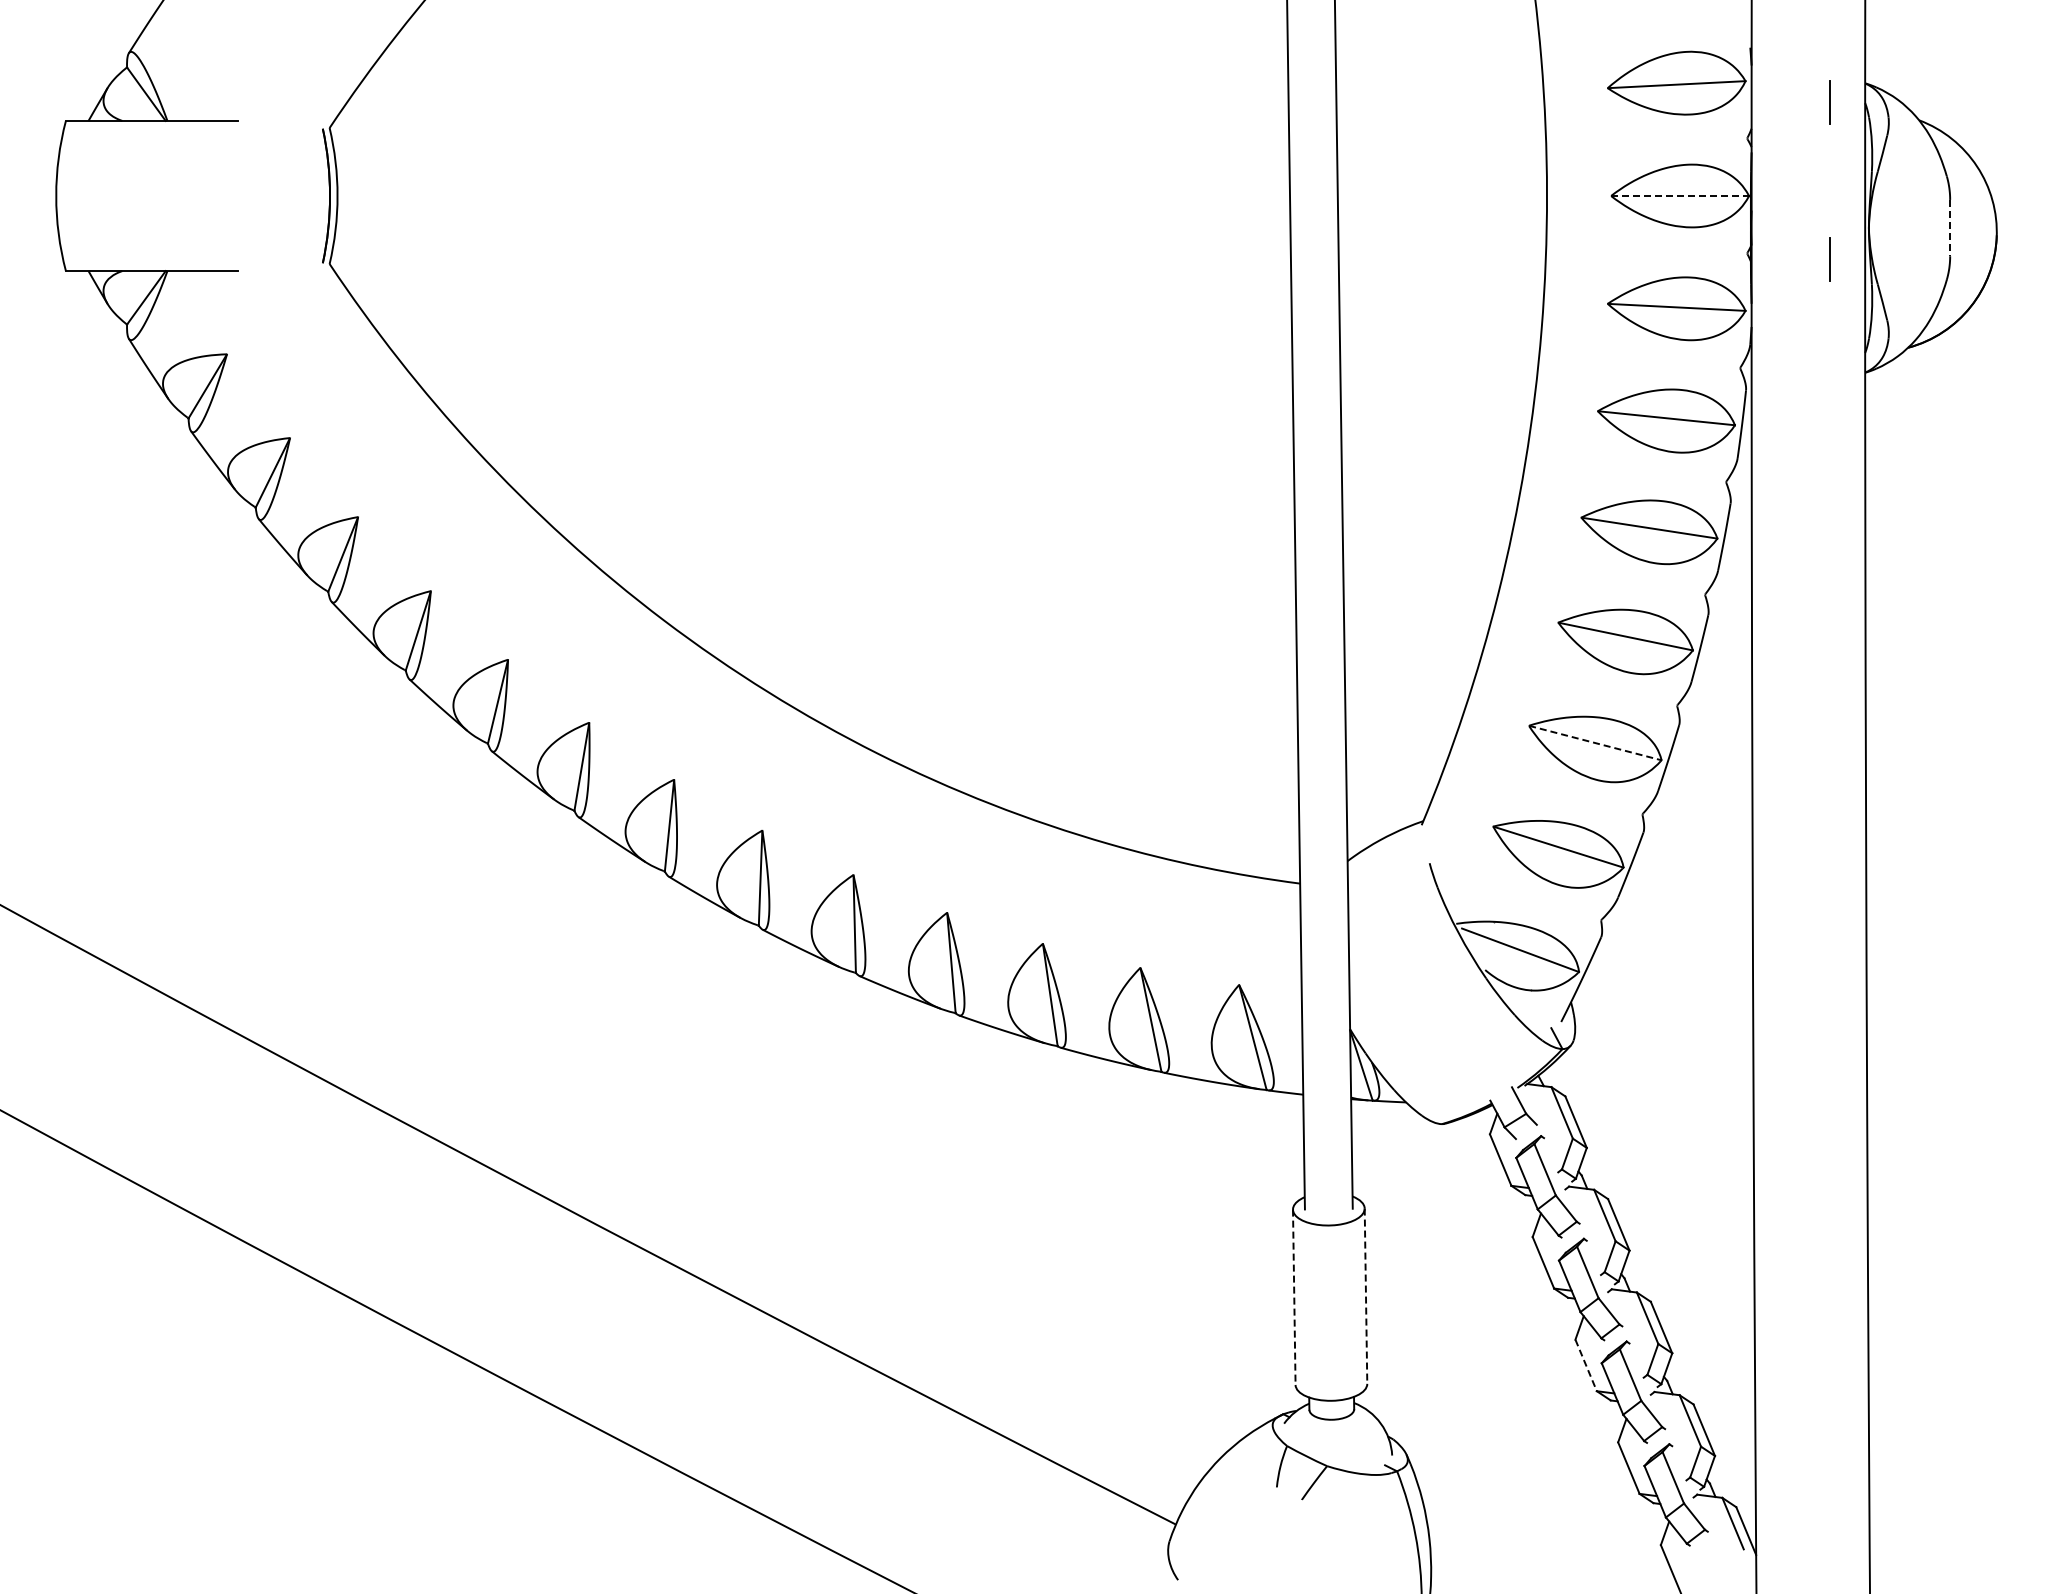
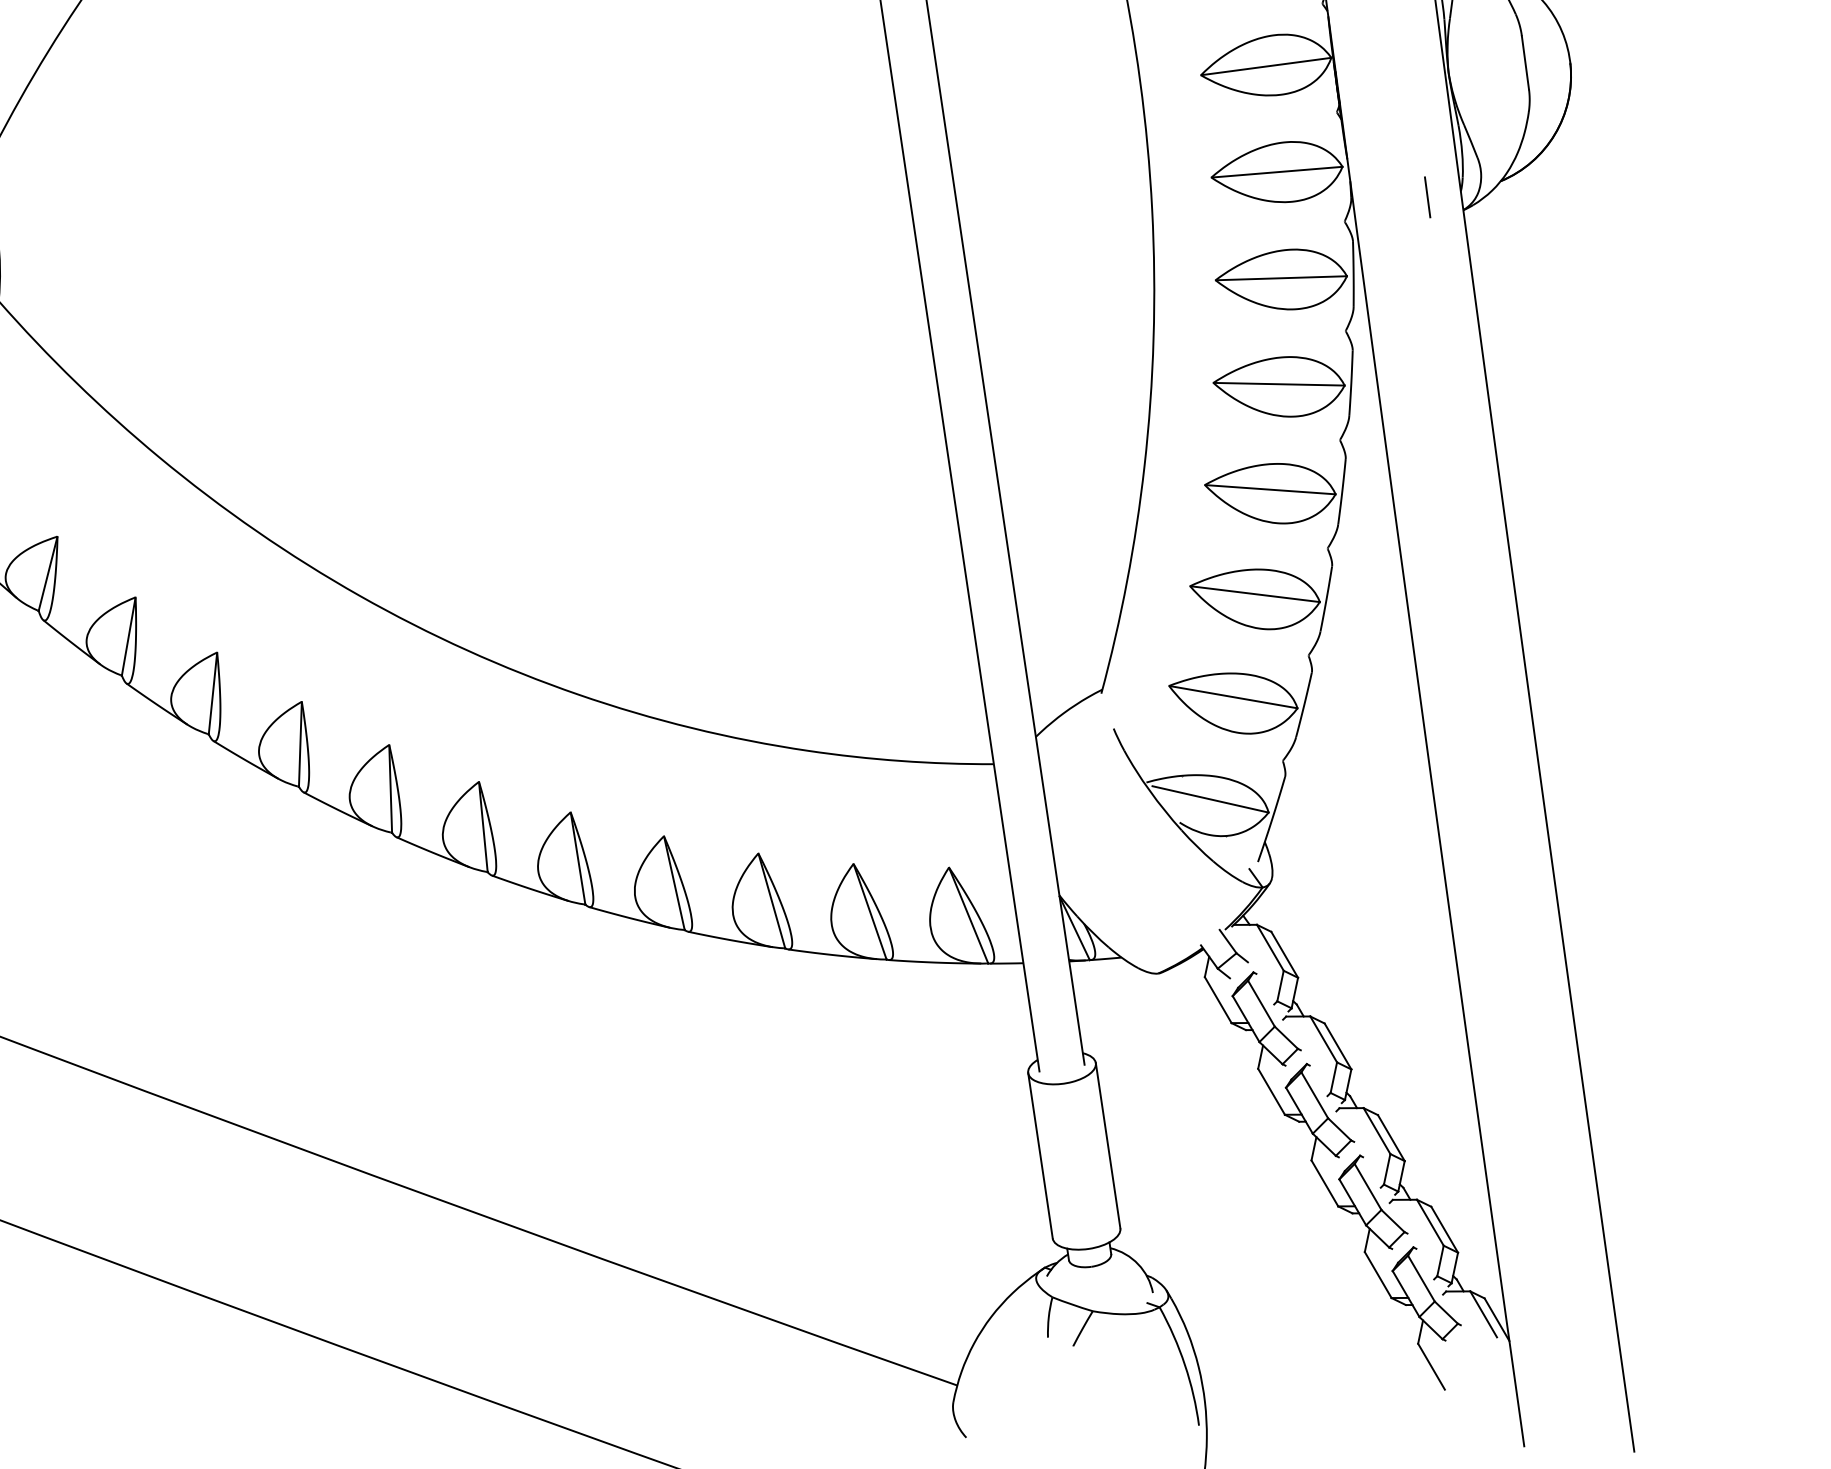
line: (1680, 196) -> (1266, 66), dashed -> solid
line: (1950, 228) -> (1525, 63), dashed -> solid
line: (1829, 259) -> (1427, 197), moved
line: (1595, 743) -> (1255, 594), dashed -> solid
line: (1365, 1296) -> (1107, 1146), dashed -> solid
line: (1294, 1297) -> (1040, 1155), dashed -> solid
line: (1586, 1365) -> (1325, 1183), dashed -> solid

